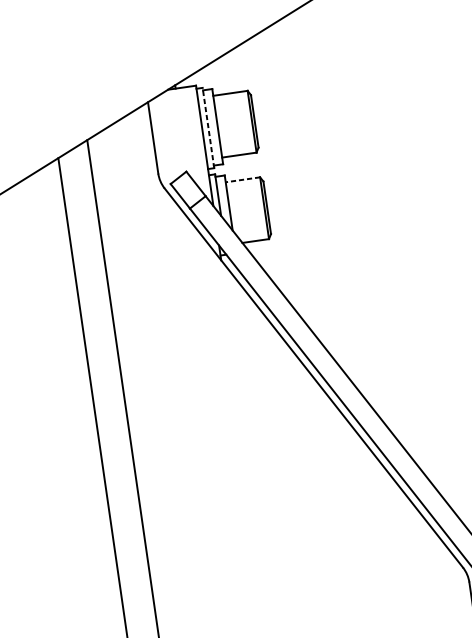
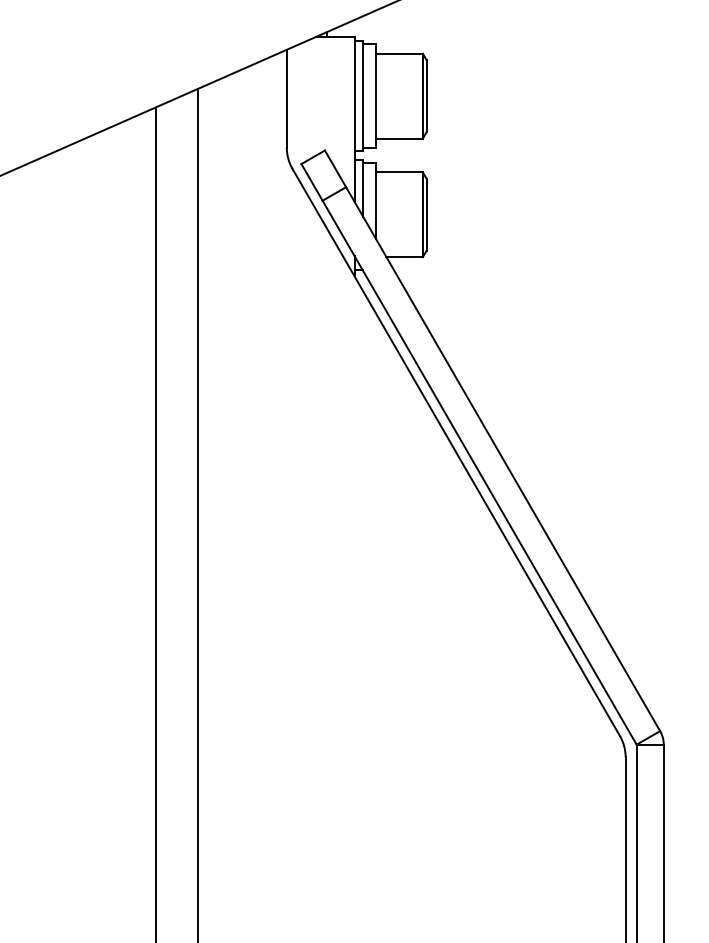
line: (208, 127) -> (363, 95), dashed -> solid
line: (243, 179) -> (399, 172), dashed -> solid

